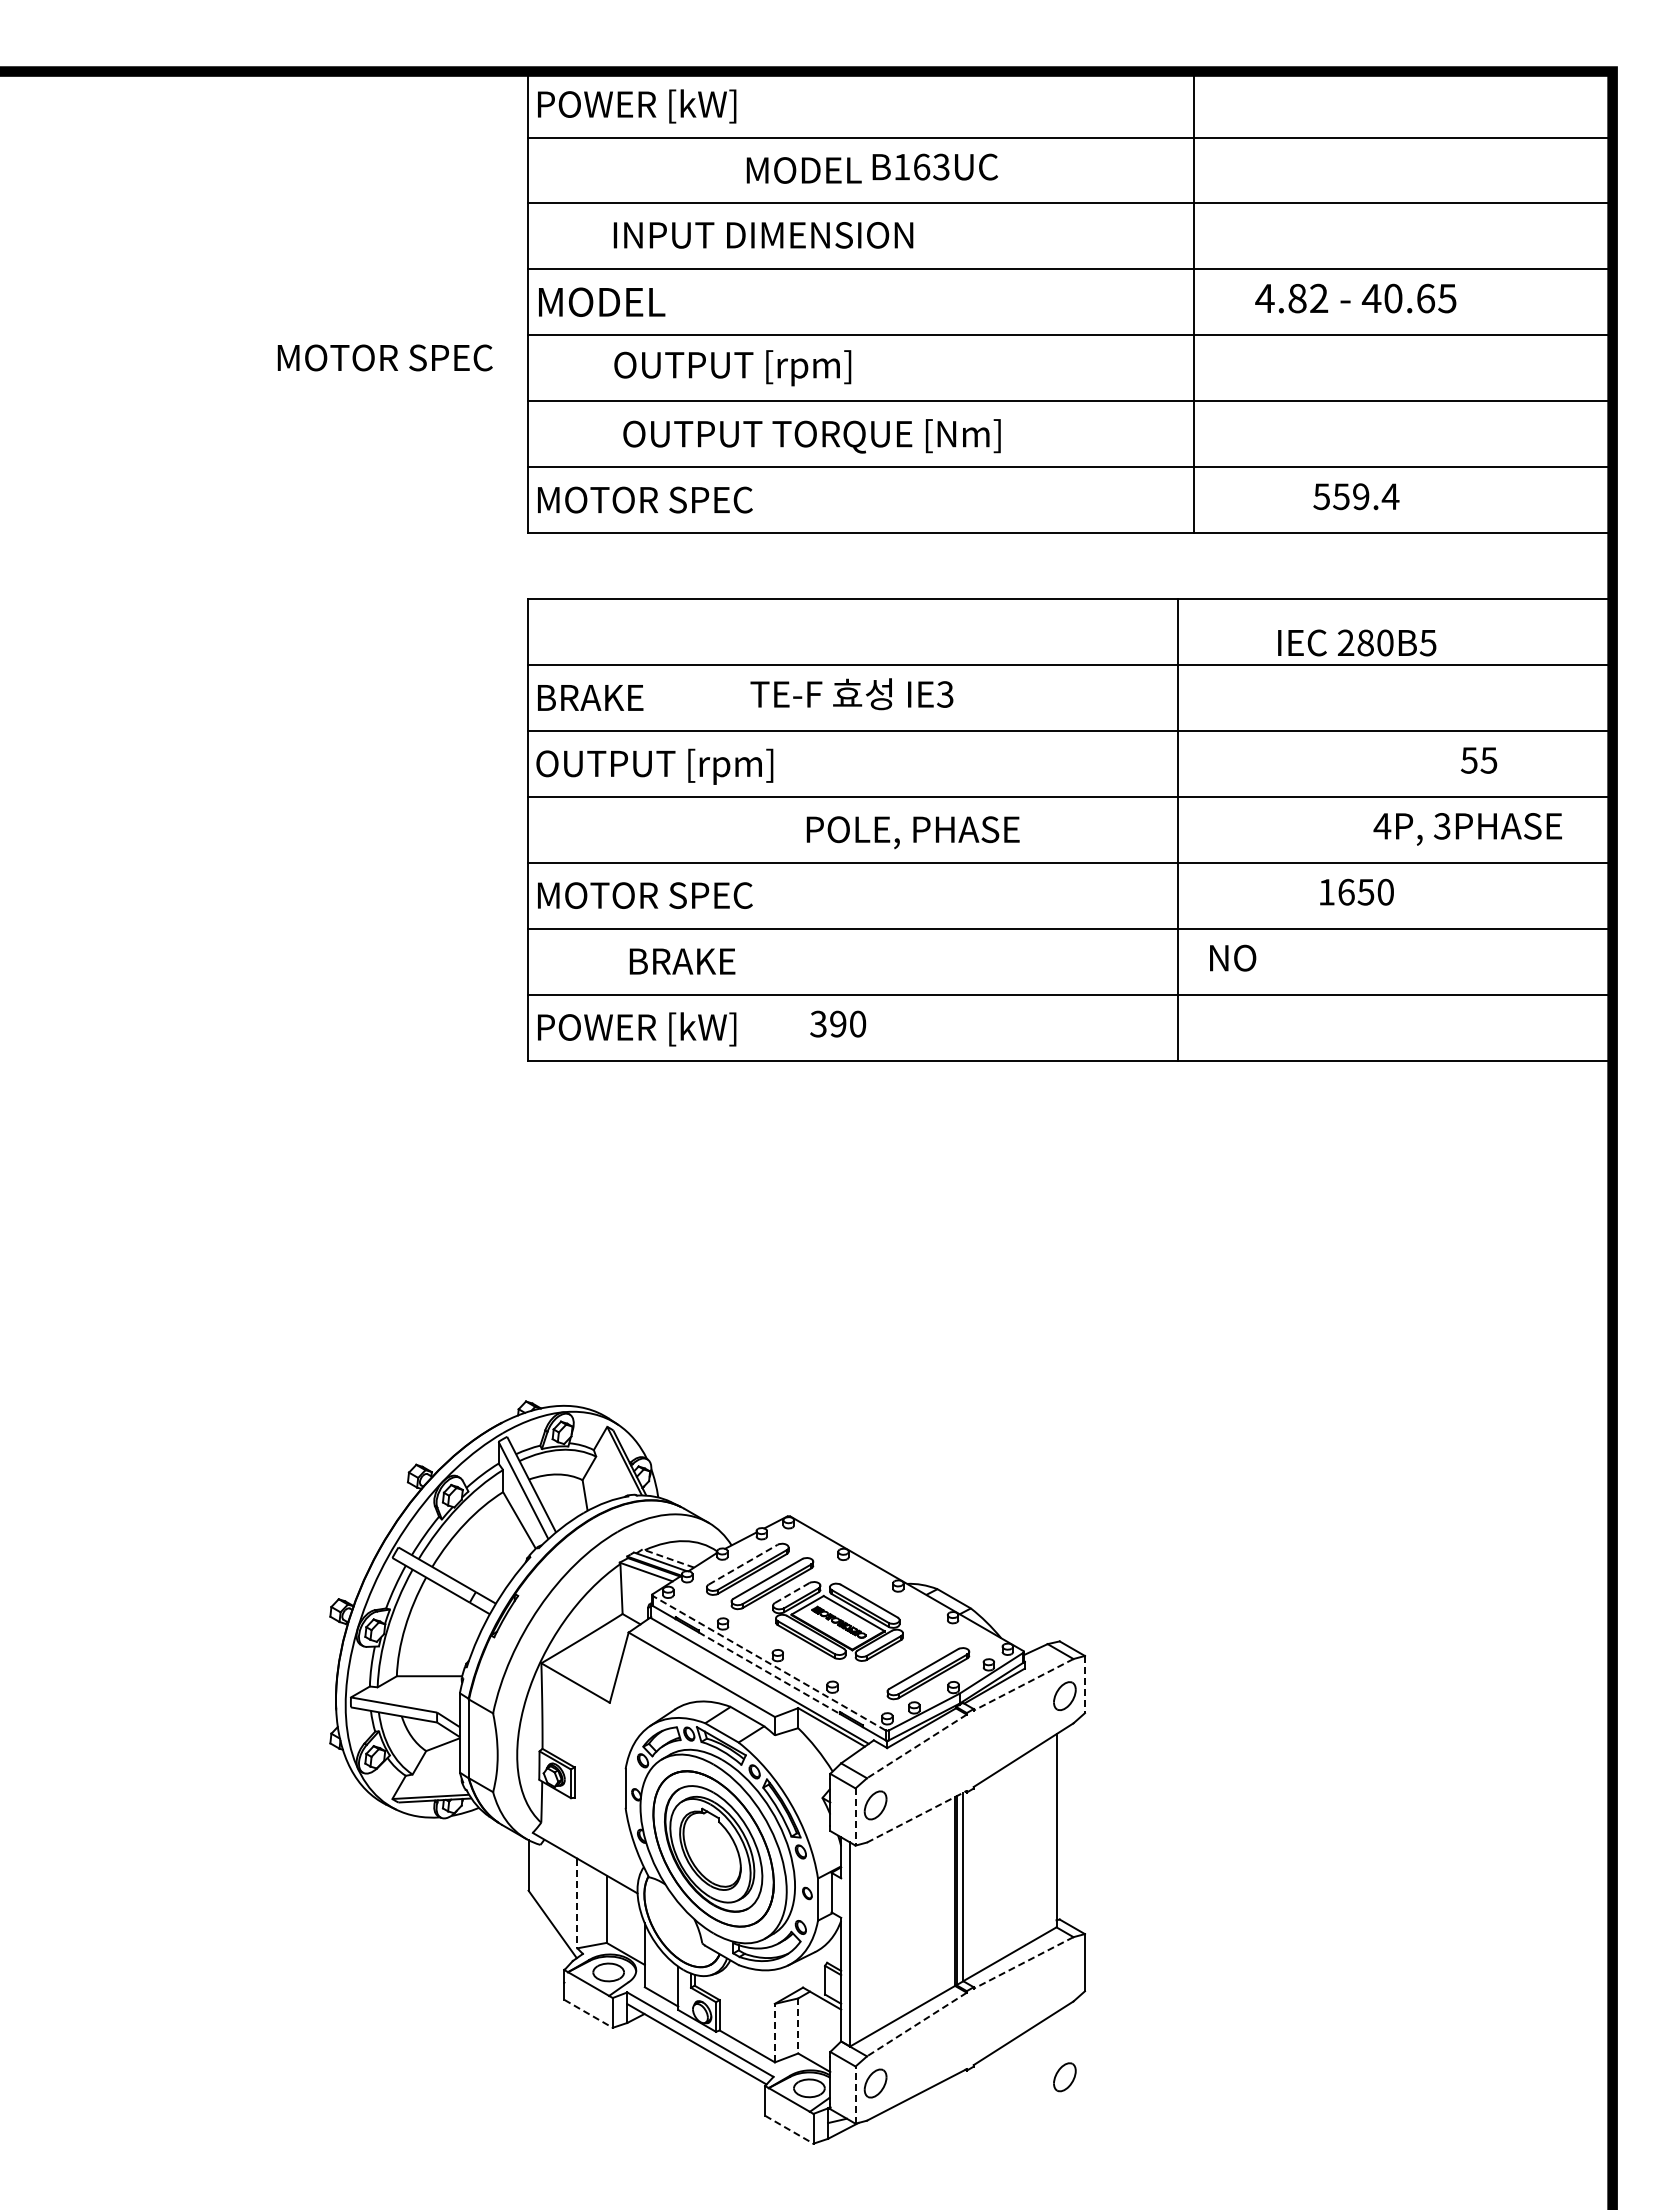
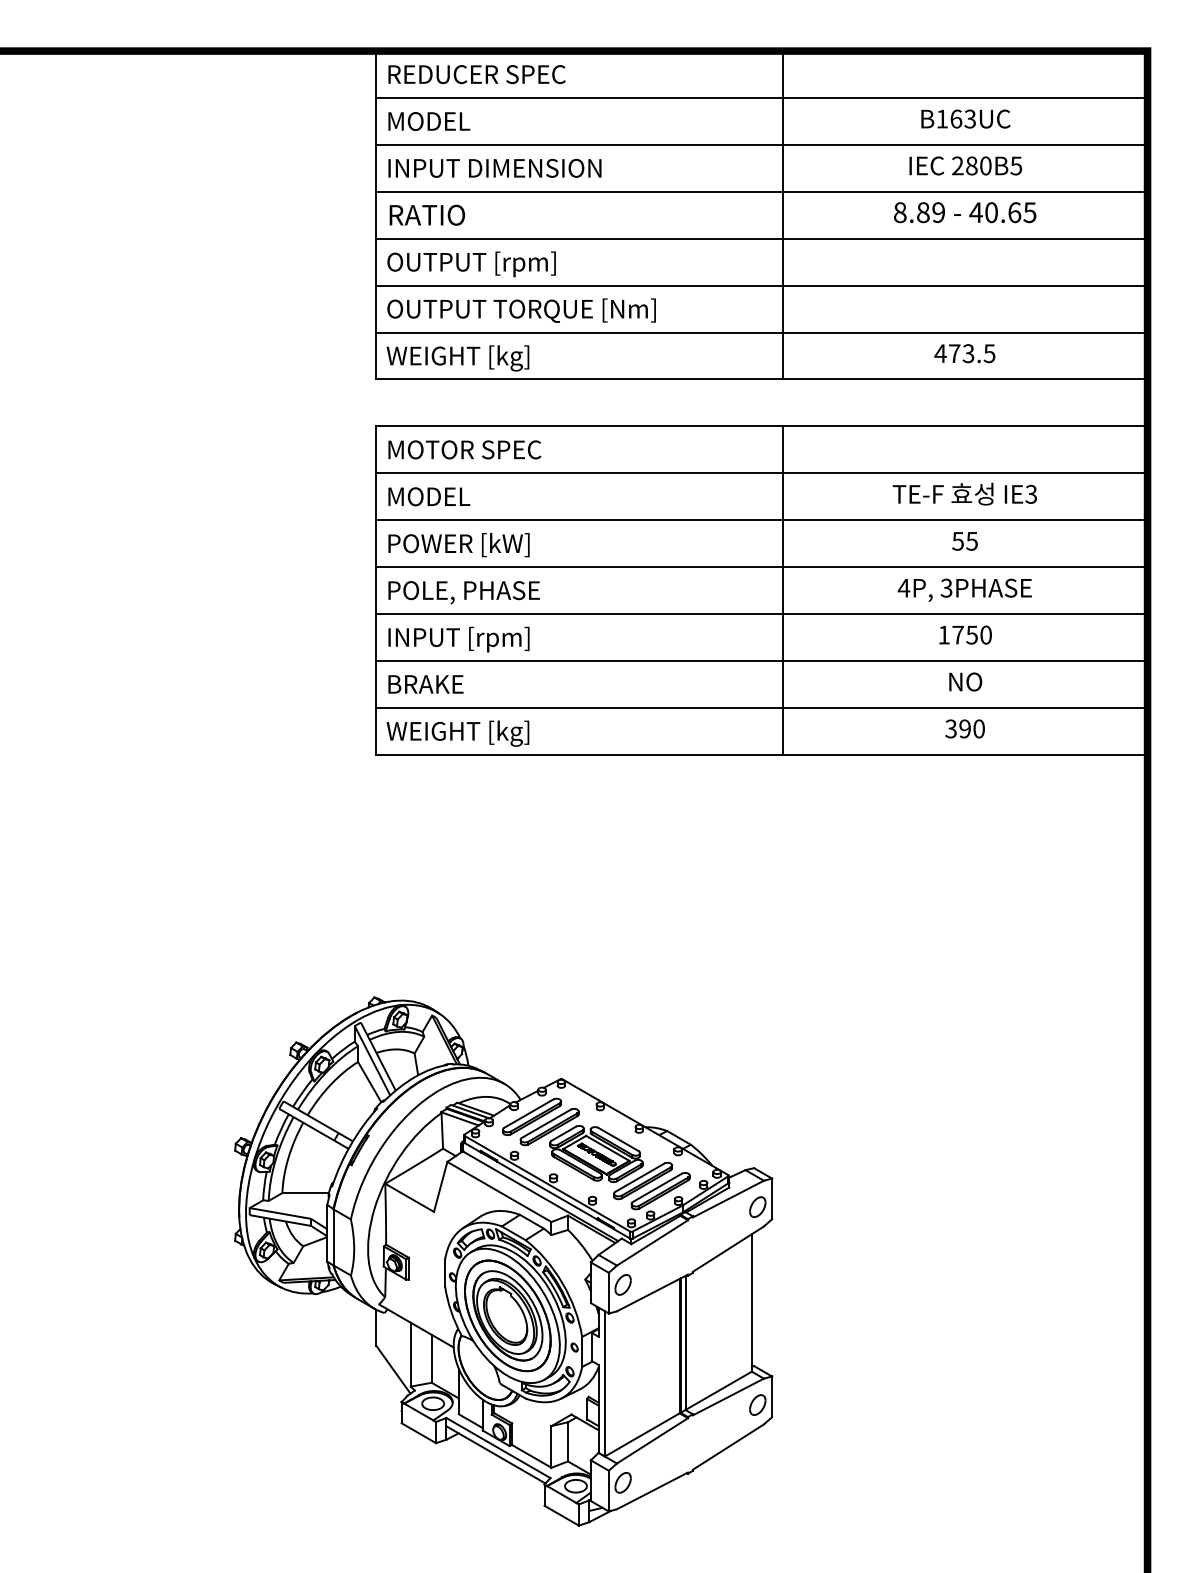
text: (666, 106) -> (474, 75), POWER [kW] -> REDUCER SPEC
text: (934, 166) -> (965, 118), moved
text: (803, 170) -> (428, 121), moved
text: (763, 235) -> (494, 168), moved
text: (1291, 298) -> (919, 212), 4.82 -> 8.89
text: (602, 301) -> (428, 214), MODEL -> RATIO
line: (1194, 302) -> (783, 215), moved
text: (384, 357) -> (464, 449), moved
text: (732, 368) -> (471, 264), moved
text: (811, 436) -> (521, 310), moved
text: (1355, 496) -> (964, 353), 559.4 -> 473.5
text: (645, 502) -> (459, 357), MOTOR SPEC -> WEIGHT [kg]
text: (1357, 642) -> (966, 165), moved
text: (851, 694) -> (964, 494), moved
text: (599, 697) -> (426, 496), BRAKE -> MODEL
text: (1479, 760) -> (965, 541), moved
text: (654, 766) -> (465, 545), OUTPUT [rpm] -> POWER [kW]
line: (1178, 829) -> (783, 590), moved
text: (1467, 829) -> (964, 590), moved
text: (912, 832) -> (463, 592), moved
text: (1346, 891) -> (958, 634), 1650 -> 1750
text: (645, 898) -> (459, 639), MOTOR SPEC -> INPUT [rpm]
text: (1233, 957) -> (966, 681), moved
text: (682, 961) -> (425, 684), moved
text: (838, 1023) -> (965, 728), moved
text: (640, 1030) -> (455, 733), POWER [kW] -> WEIGHT [kg]
line: (667, 1558) -> (475, 1109), dashed -> solid
line: (743, 1564) -> (529, 1113), dashed -> solid
line: (792, 1593) -> (563, 1134), dashed -> solid
part: (903, 1658) -> (642, 1180), added
line: (768, 1662) -> (546, 1183), dashed -> solid
line: (769, 1673) -> (547, 1191), dashed -> solid
line: (1084, 1684) -> (771, 1198), dashed -> solid
line: (1023, 1685) -> (728, 1199), dashed -> solid
line: (916, 1746) -> (652, 1242), dashed -> solid
line: (917, 1816) -> (652, 1292), dashed -> solid
line: (855, 1817) -> (608, 1293), dashed -> solid
line: (577, 1903) -> (410, 1354), dashed -> solid
line: (1023, 1963) -> (728, 1397), dashed -> solid
line: (588, 2013) -> (418, 1432), dashed -> solid
line: (916, 2024) -> (652, 1440), dashed -> solid
line: (798, 2025) -> (568, 1441), dashed -> solid
line: (774, 2032) -> (551, 1446), dashed -> solid
part: (1064, 2077) -> (757, 1405), moved
line: (855, 2095) -> (608, 1491), dashed -> solid
line: (789, 2129) -> (561, 1515), dashed -> solid

